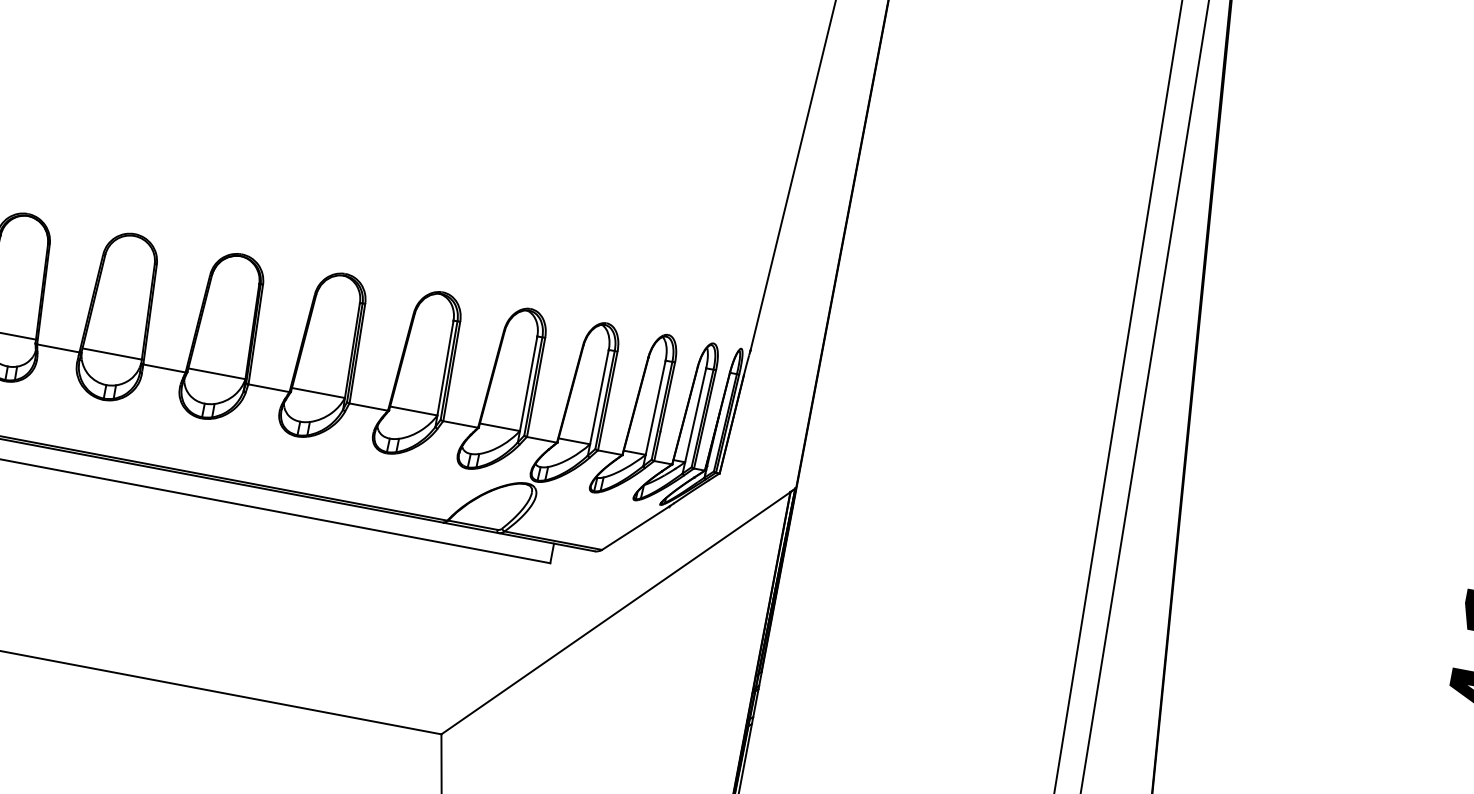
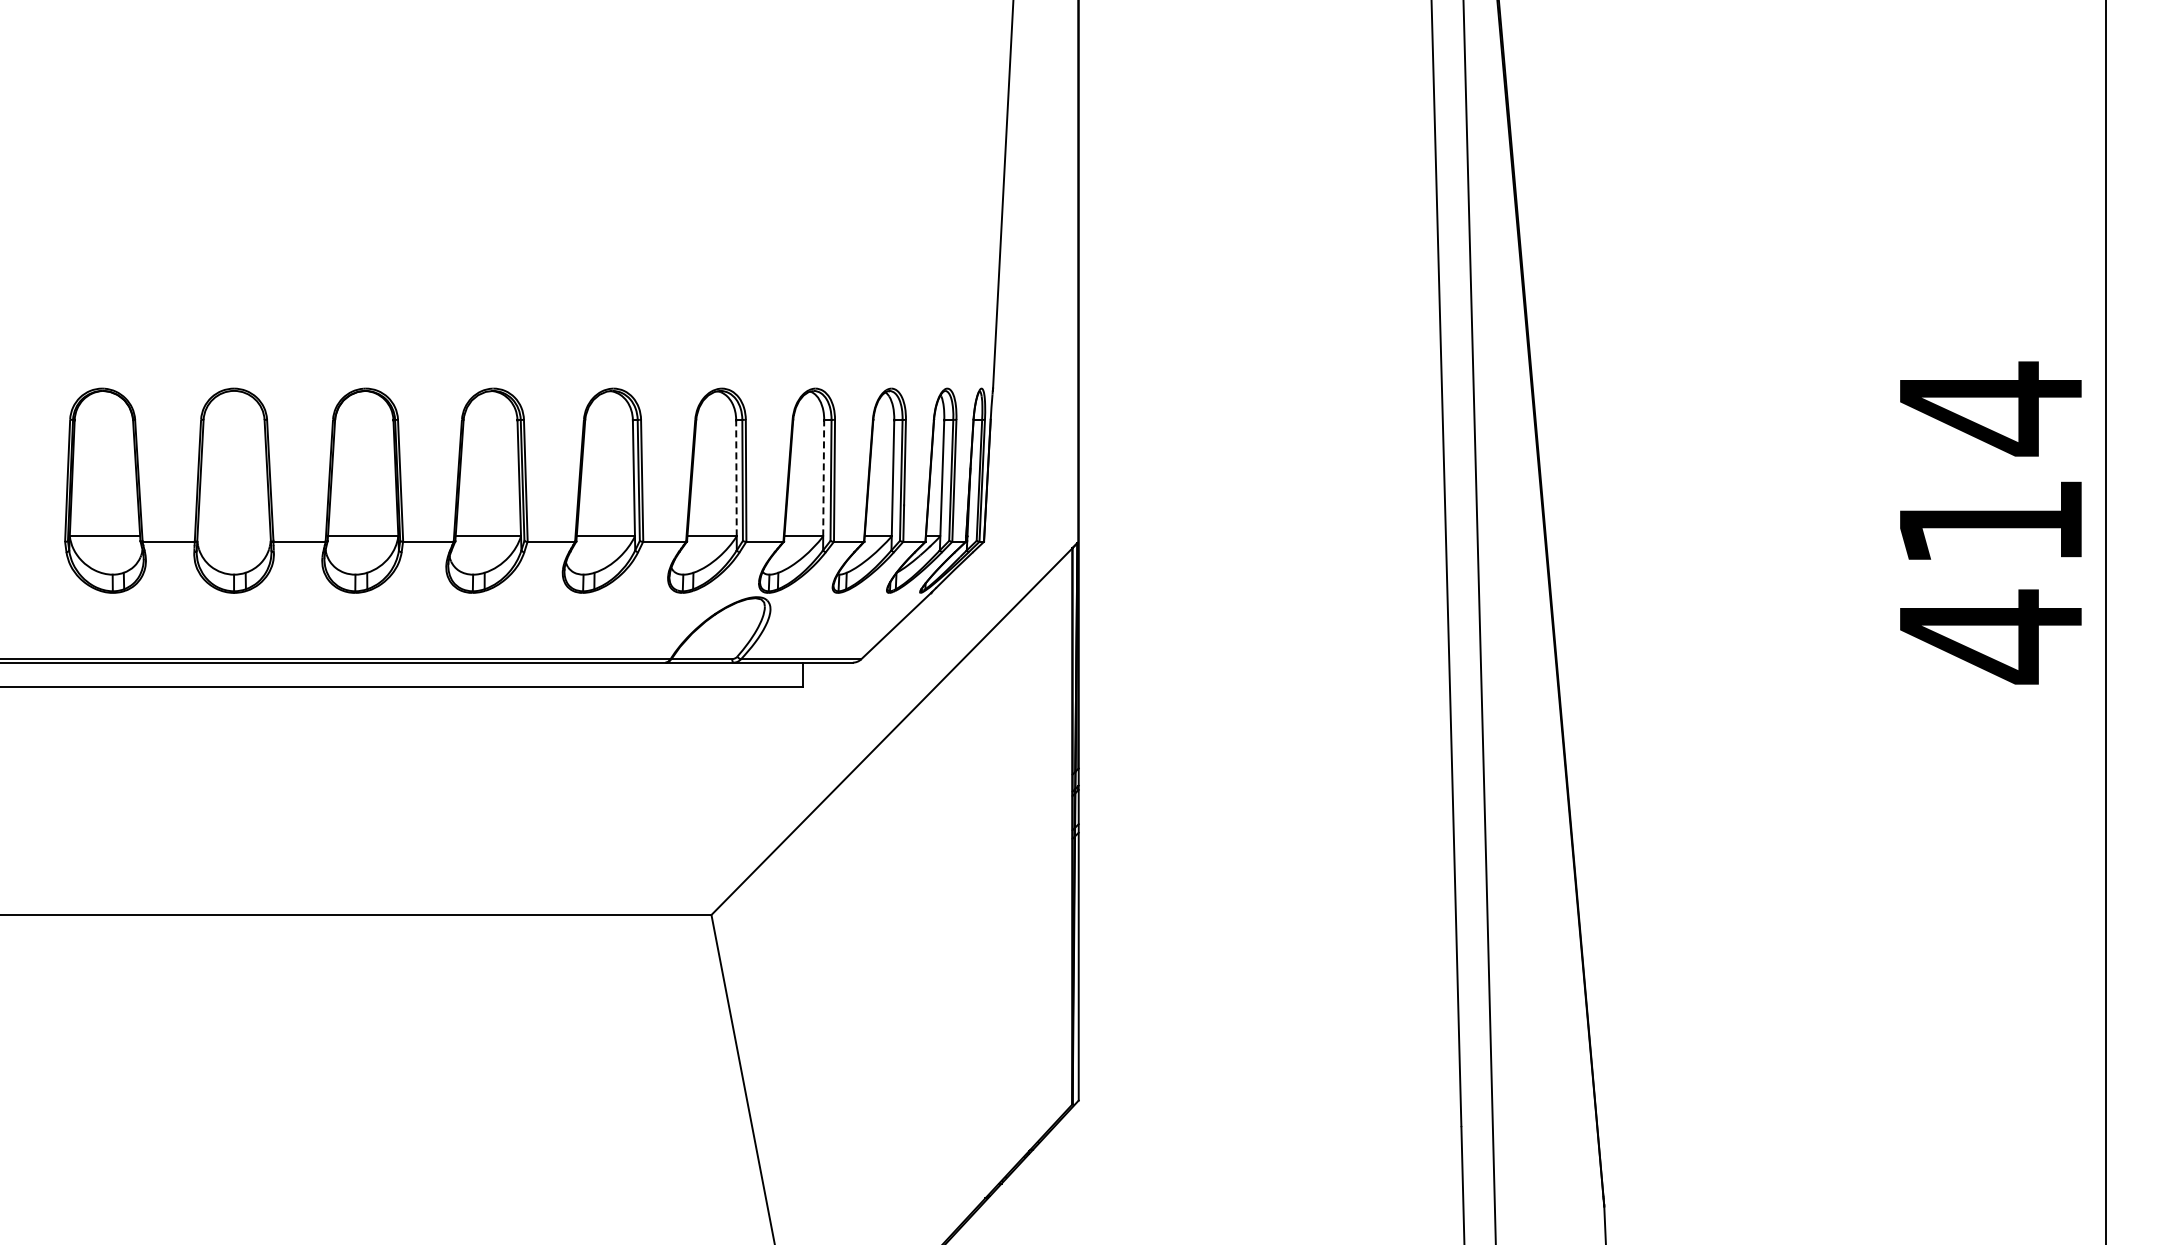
line: (111, 354) -> (233, 536), removed
line: (528, 384) -> (736, 478), solid -> dashed
line: (599, 397) -> (823, 478), solid -> dashed

